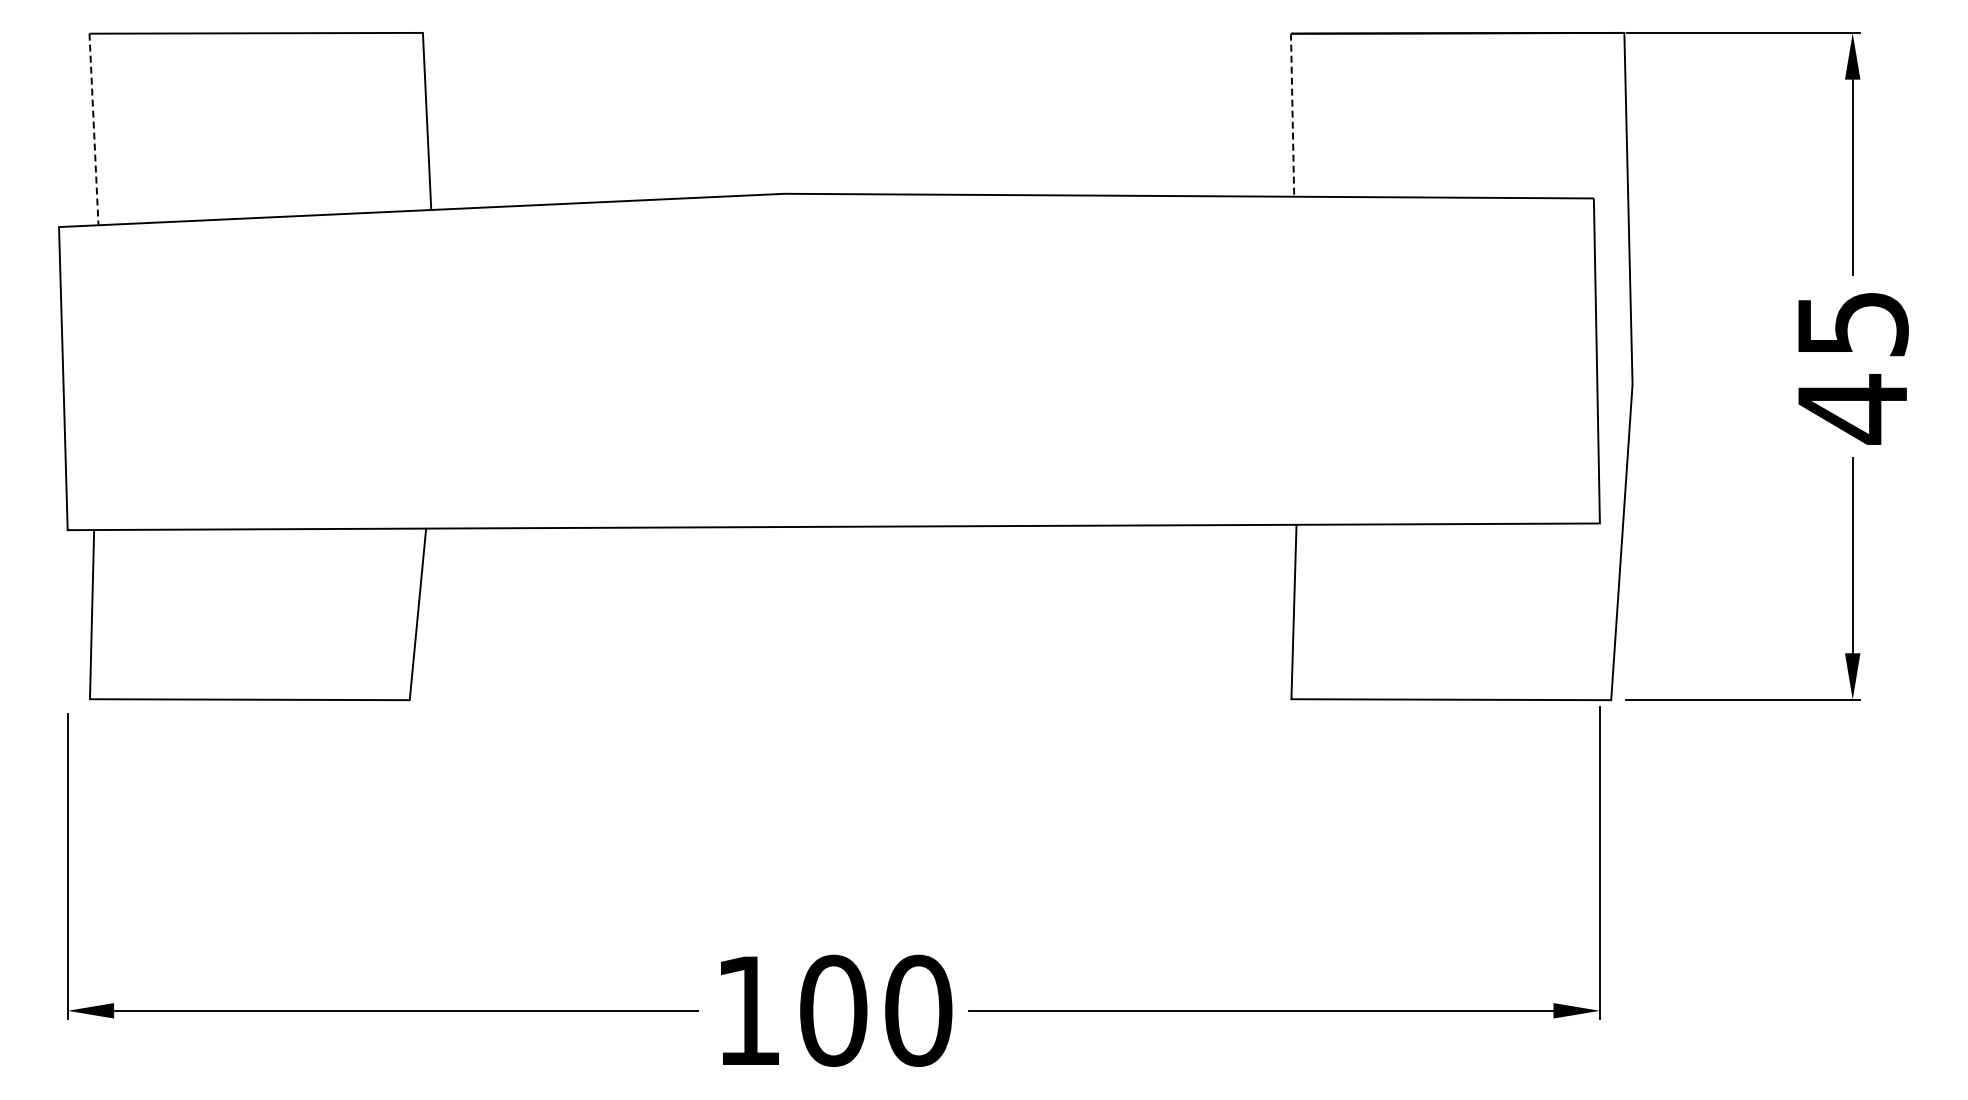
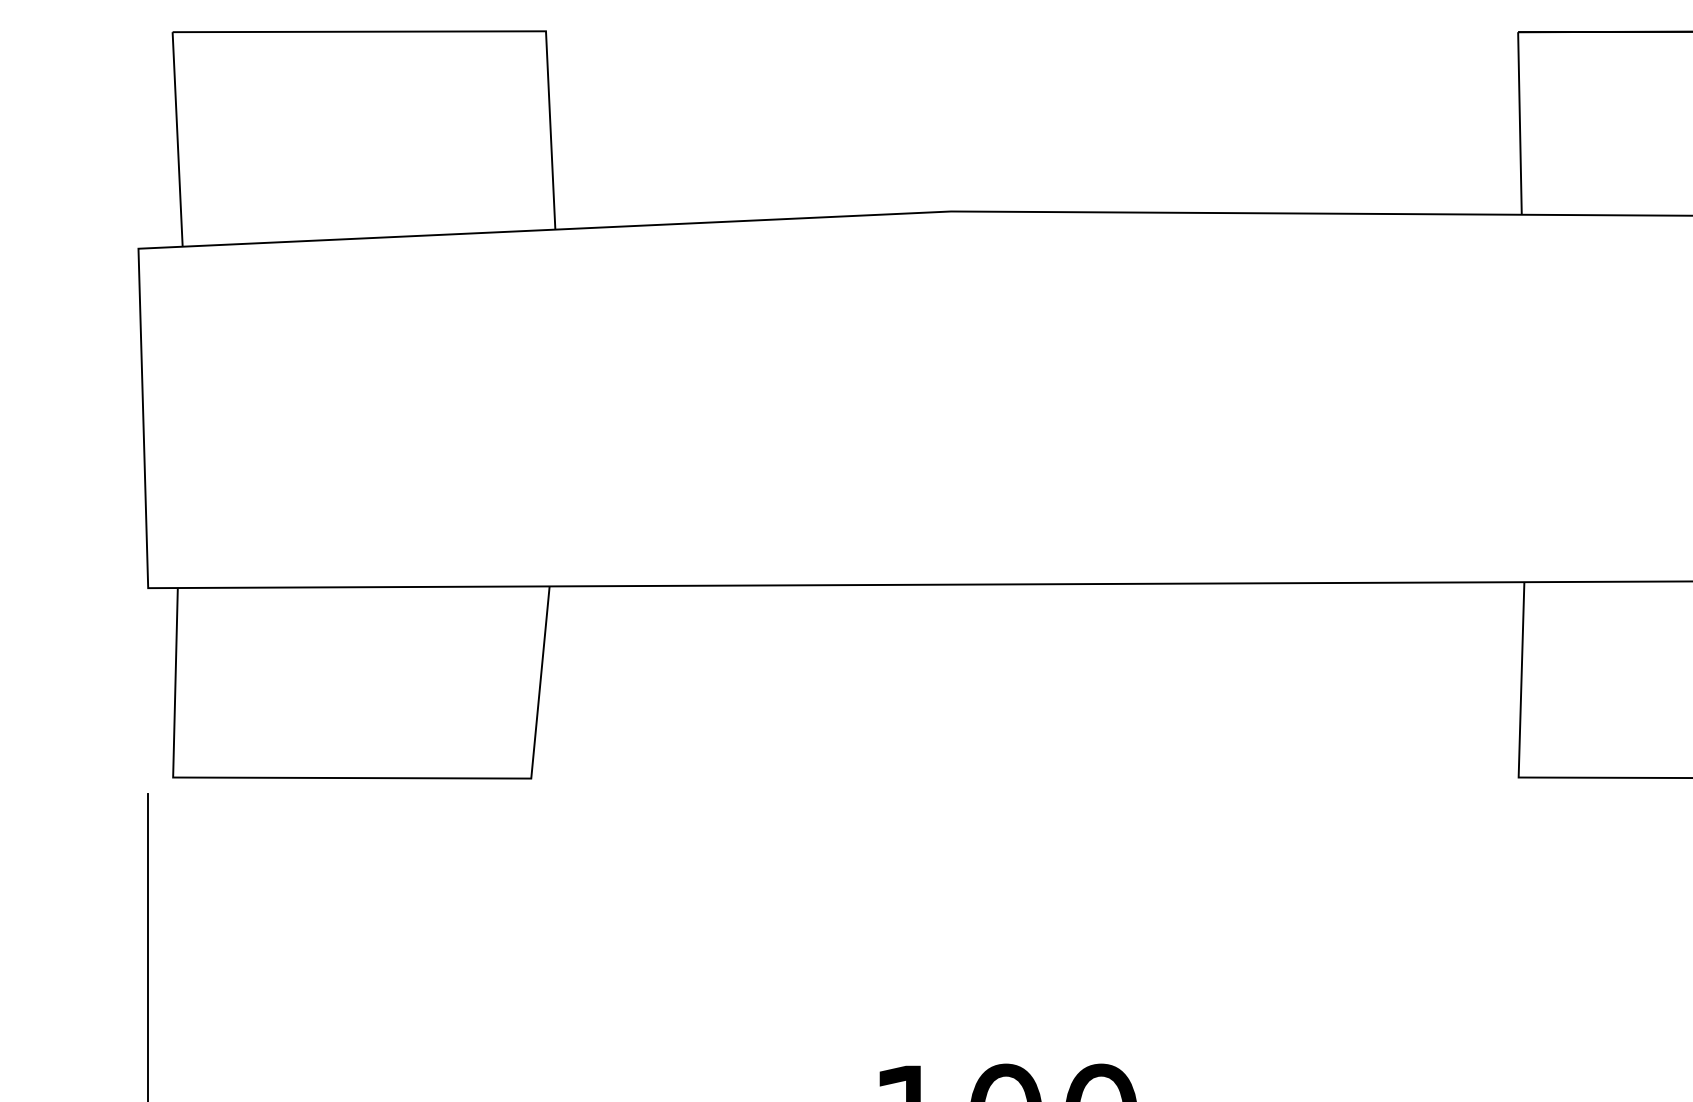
line: (1292, 115) -> (1519, 123), dashed -> solid
line: (94, 129) -> (178, 139), dashed -> solid

